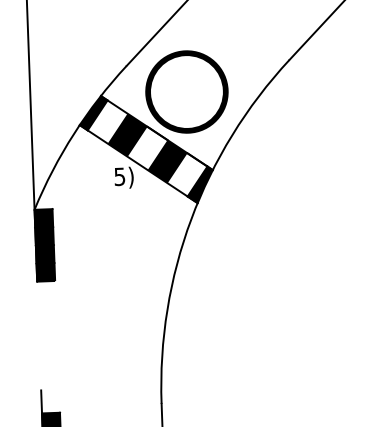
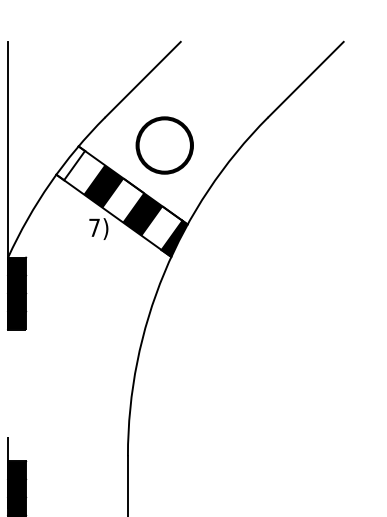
part: (186, 91) -> (164, 145), size x0.7
fill: (93, 113) -> (70, 163), removed
text: (119, 176) -> (94, 227), 5) -> 7)

